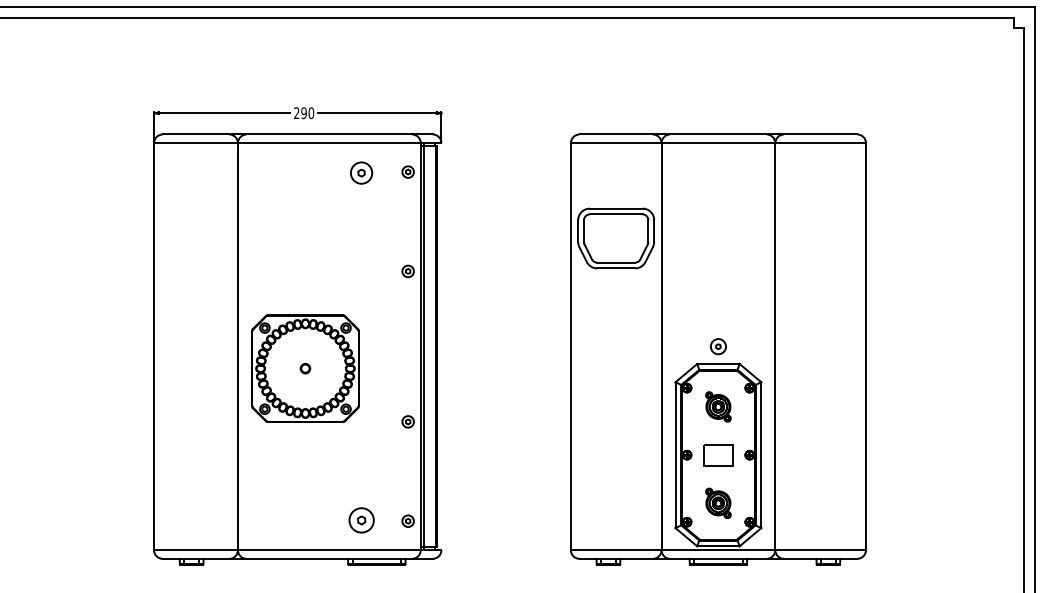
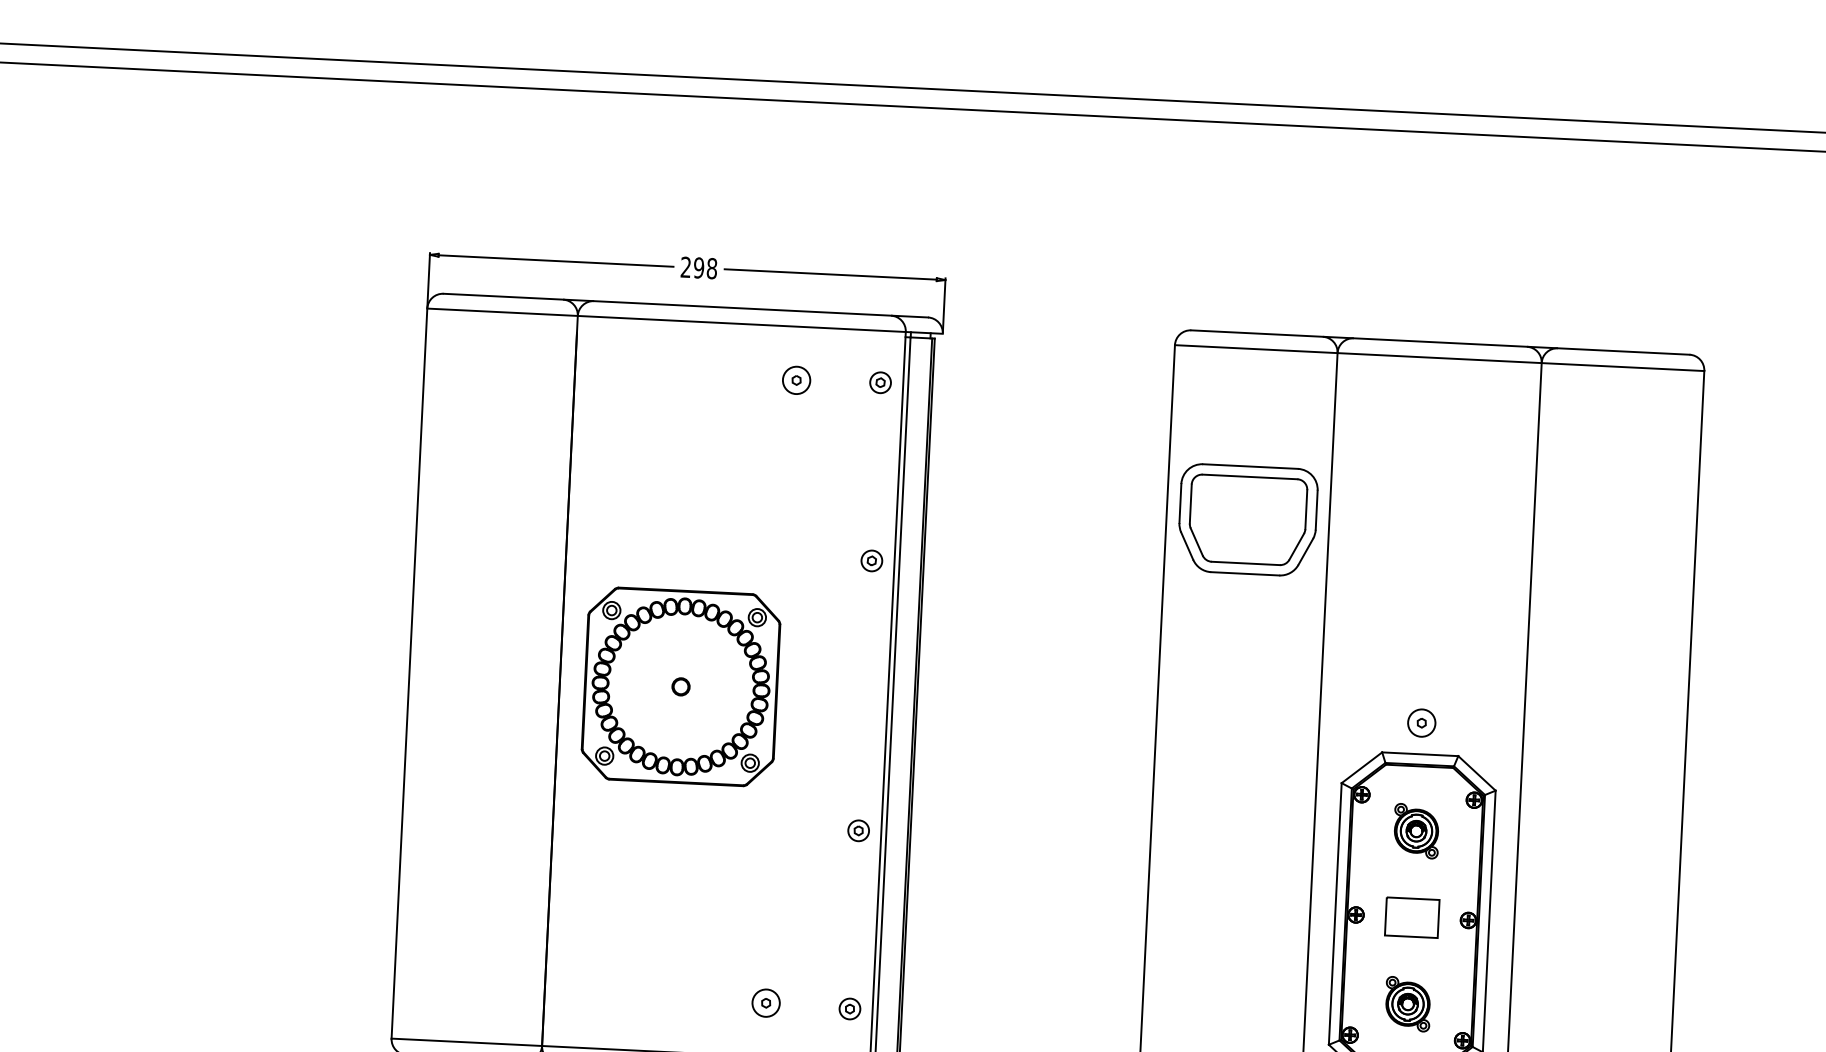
text: (311, 112) -> (712, 267), 290 -> 298
part: (360, 172) -> (795, 379), size x0.71
part: (305, 368) -> (681, 686), moved
part: (360, 519) -> (764, 1001), size x0.62

